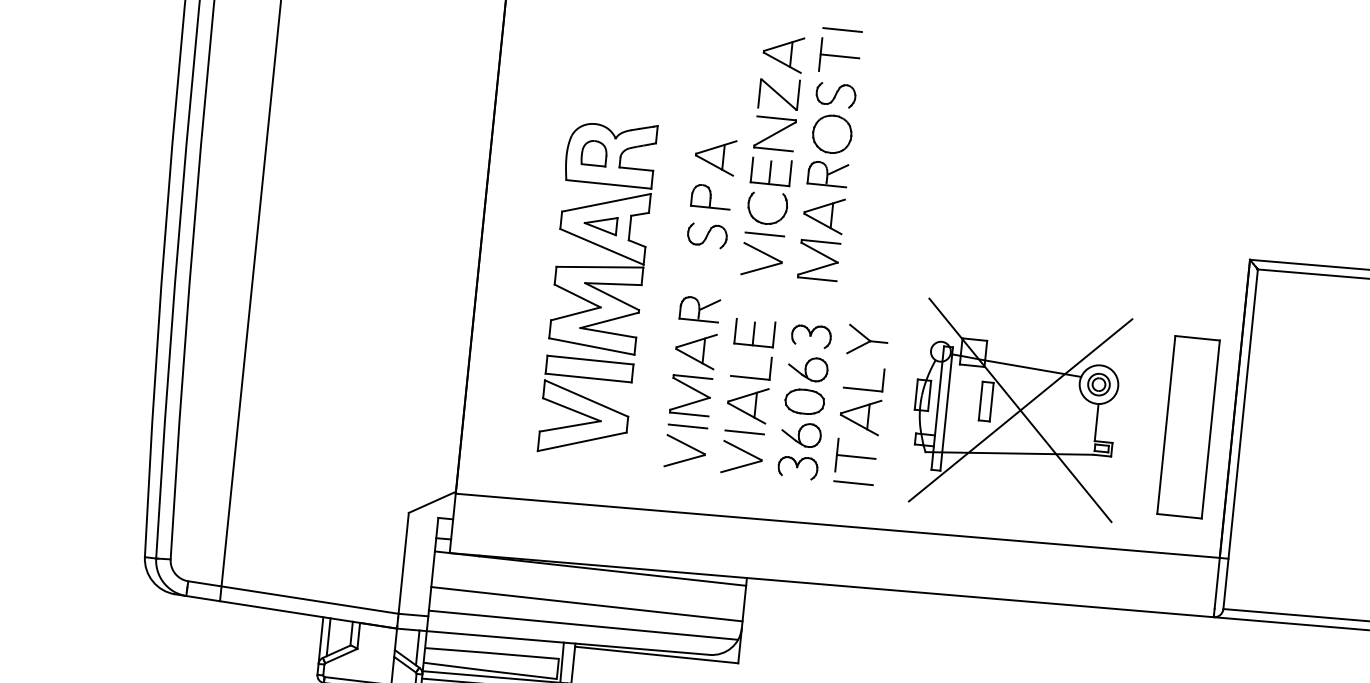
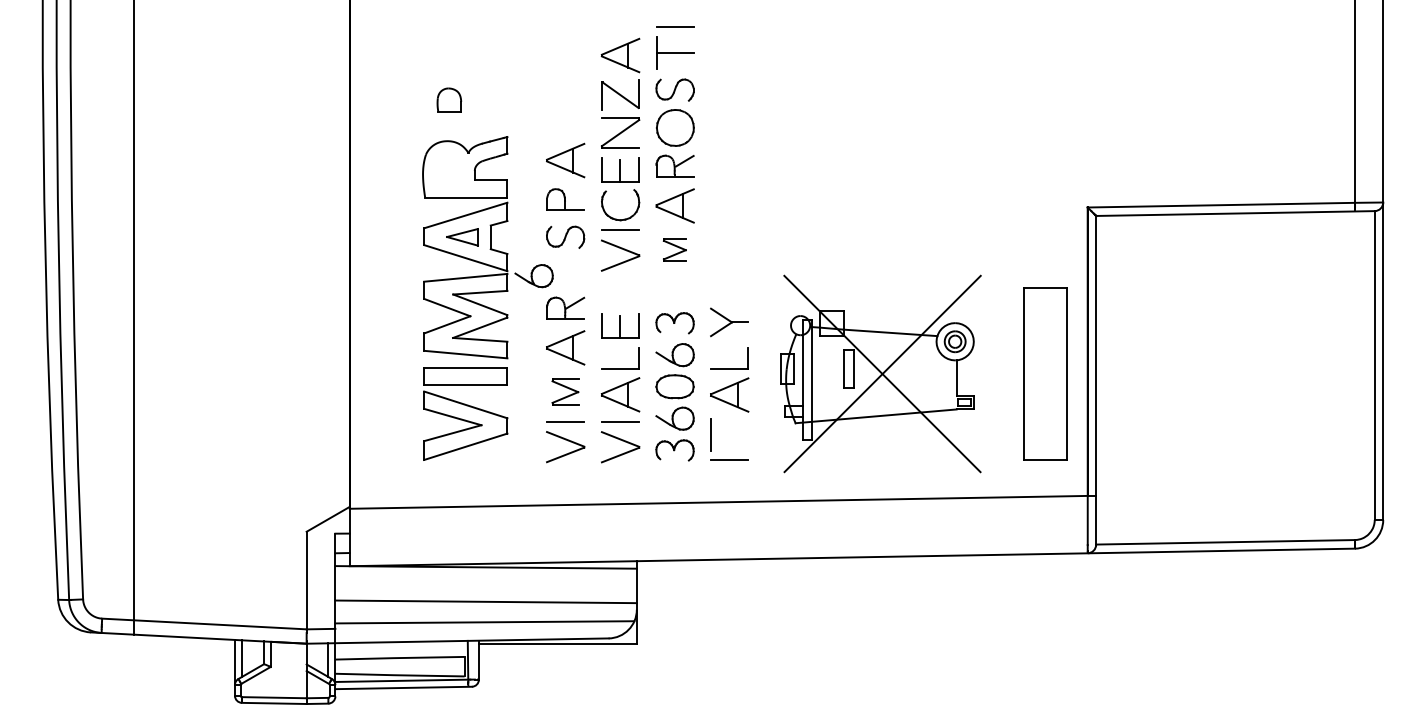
part: (594, 152) -> (449, 99), moved
part: (818, 259) -> (674, 249), size x0.6
part: (670, 272) -> (533, 276), added
part: (691, 395) -> (565, 391), size x0.7
line: (856, 456) -> (729, 434), removed

